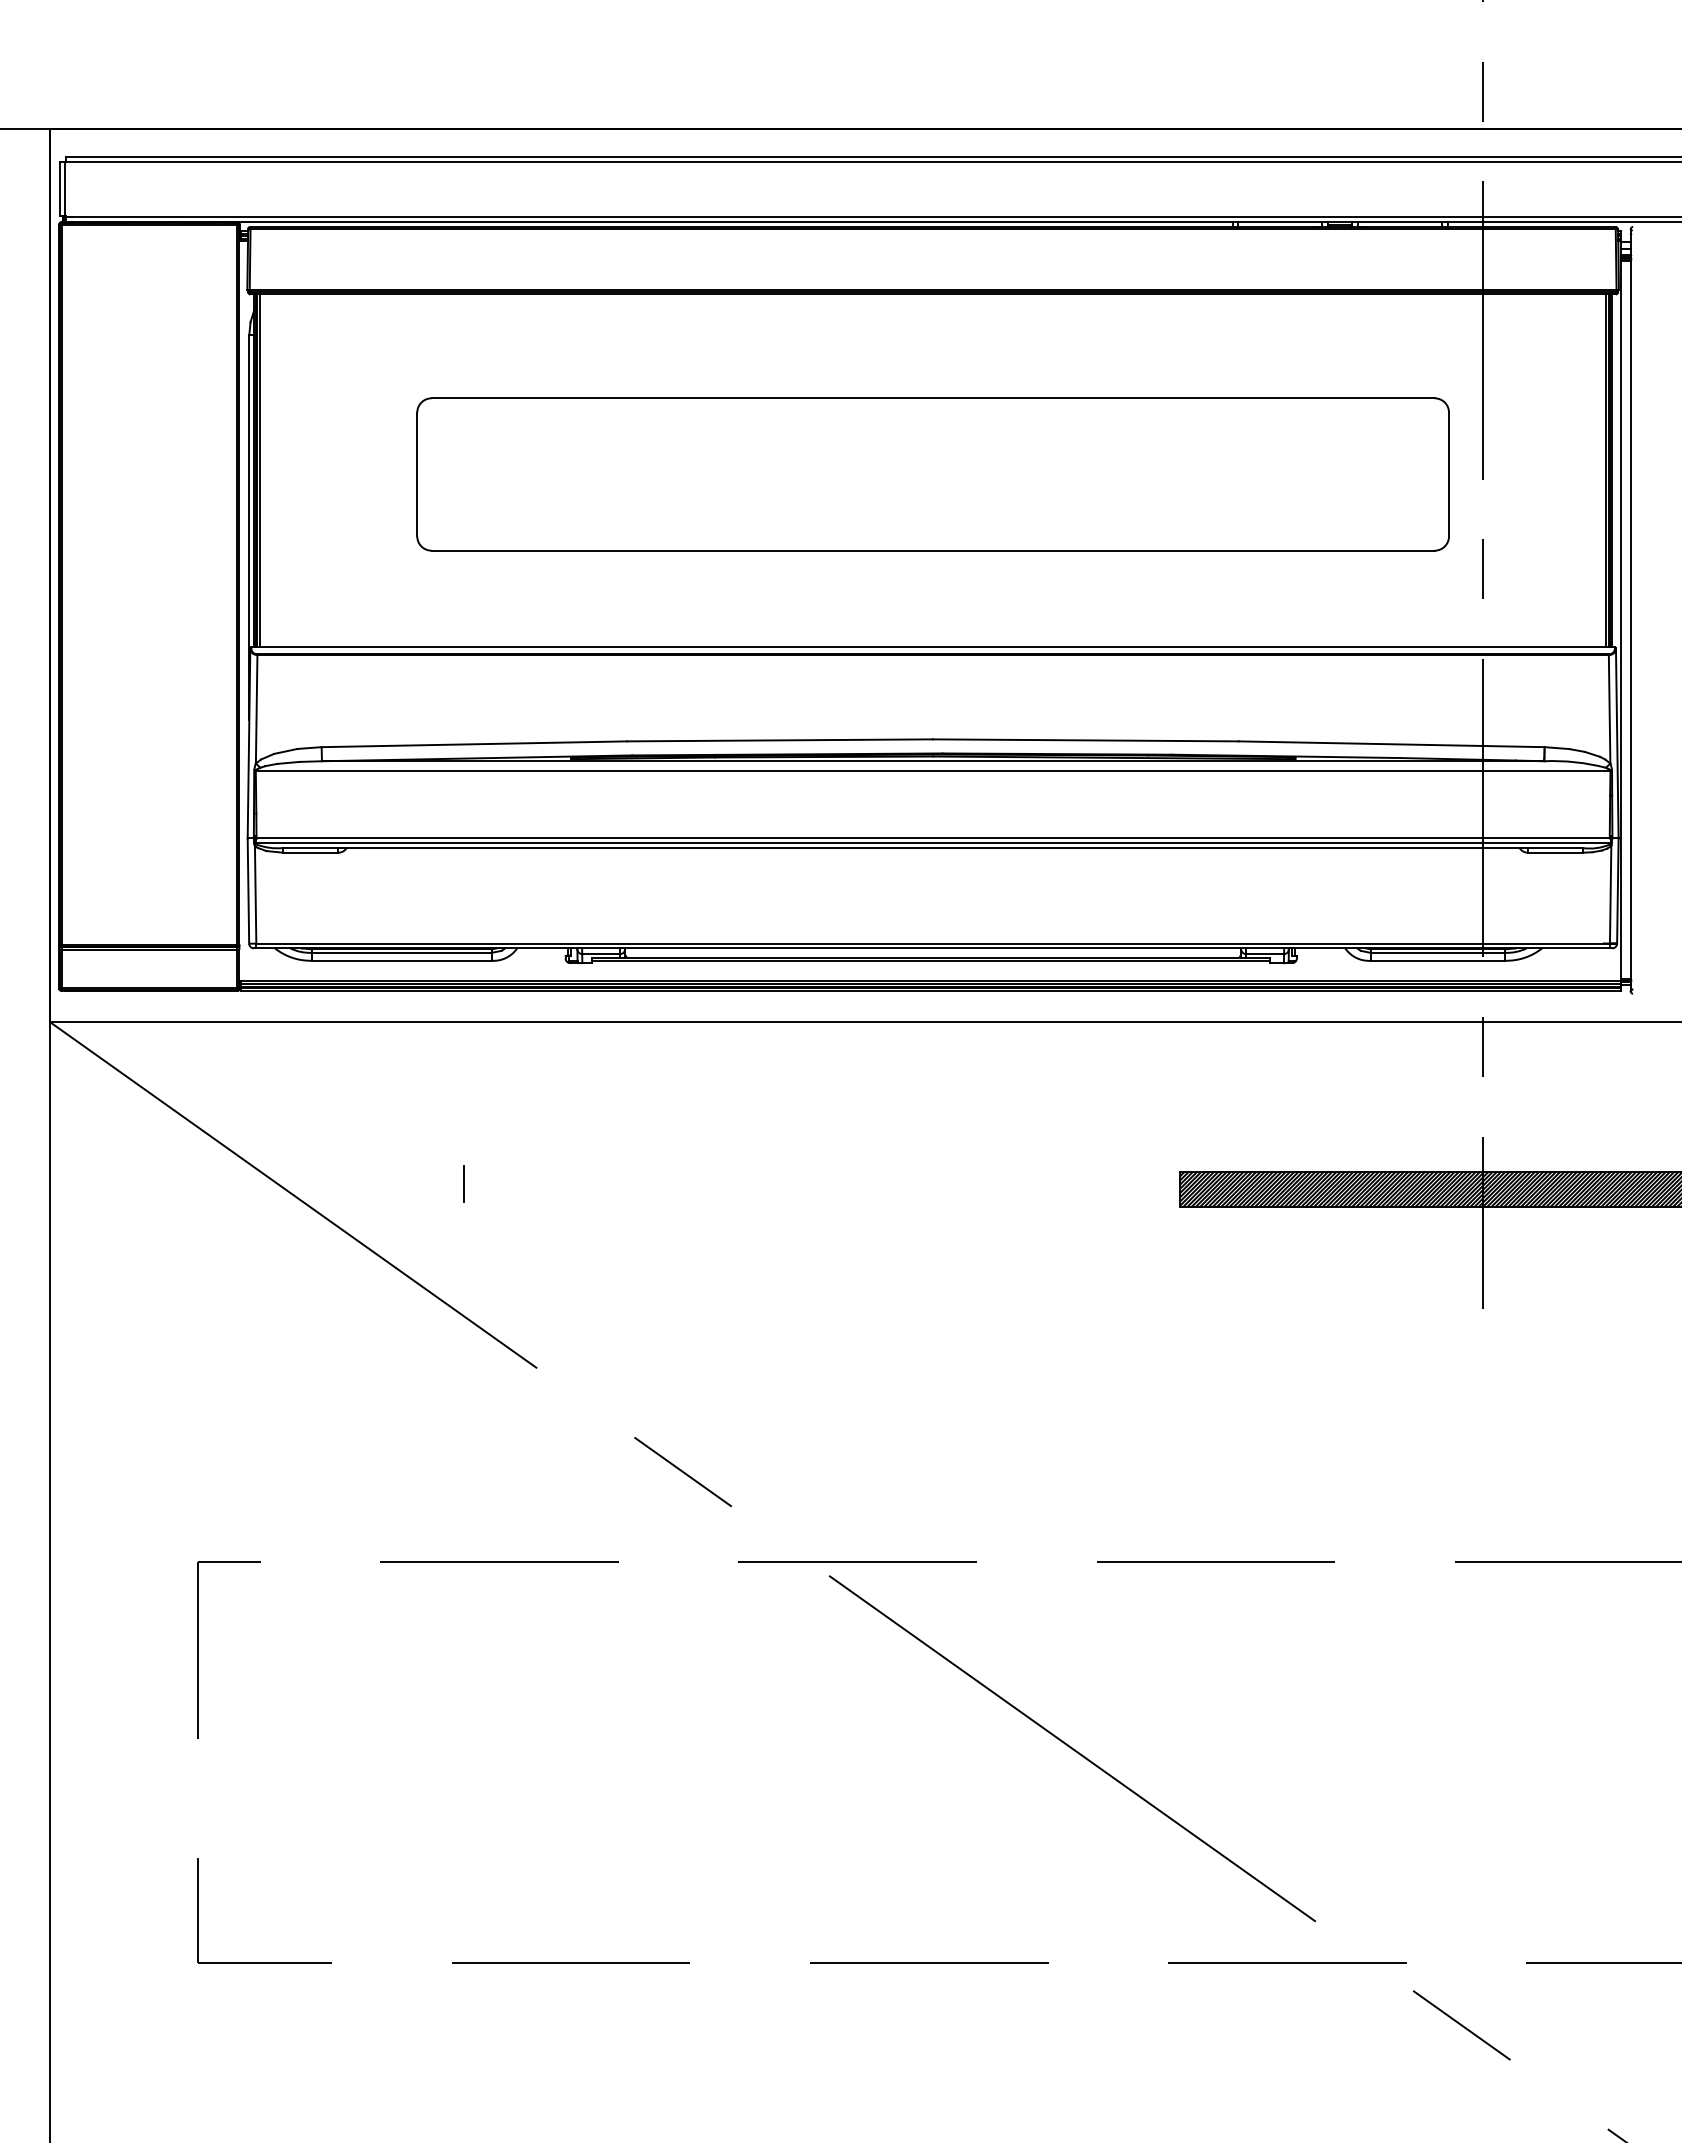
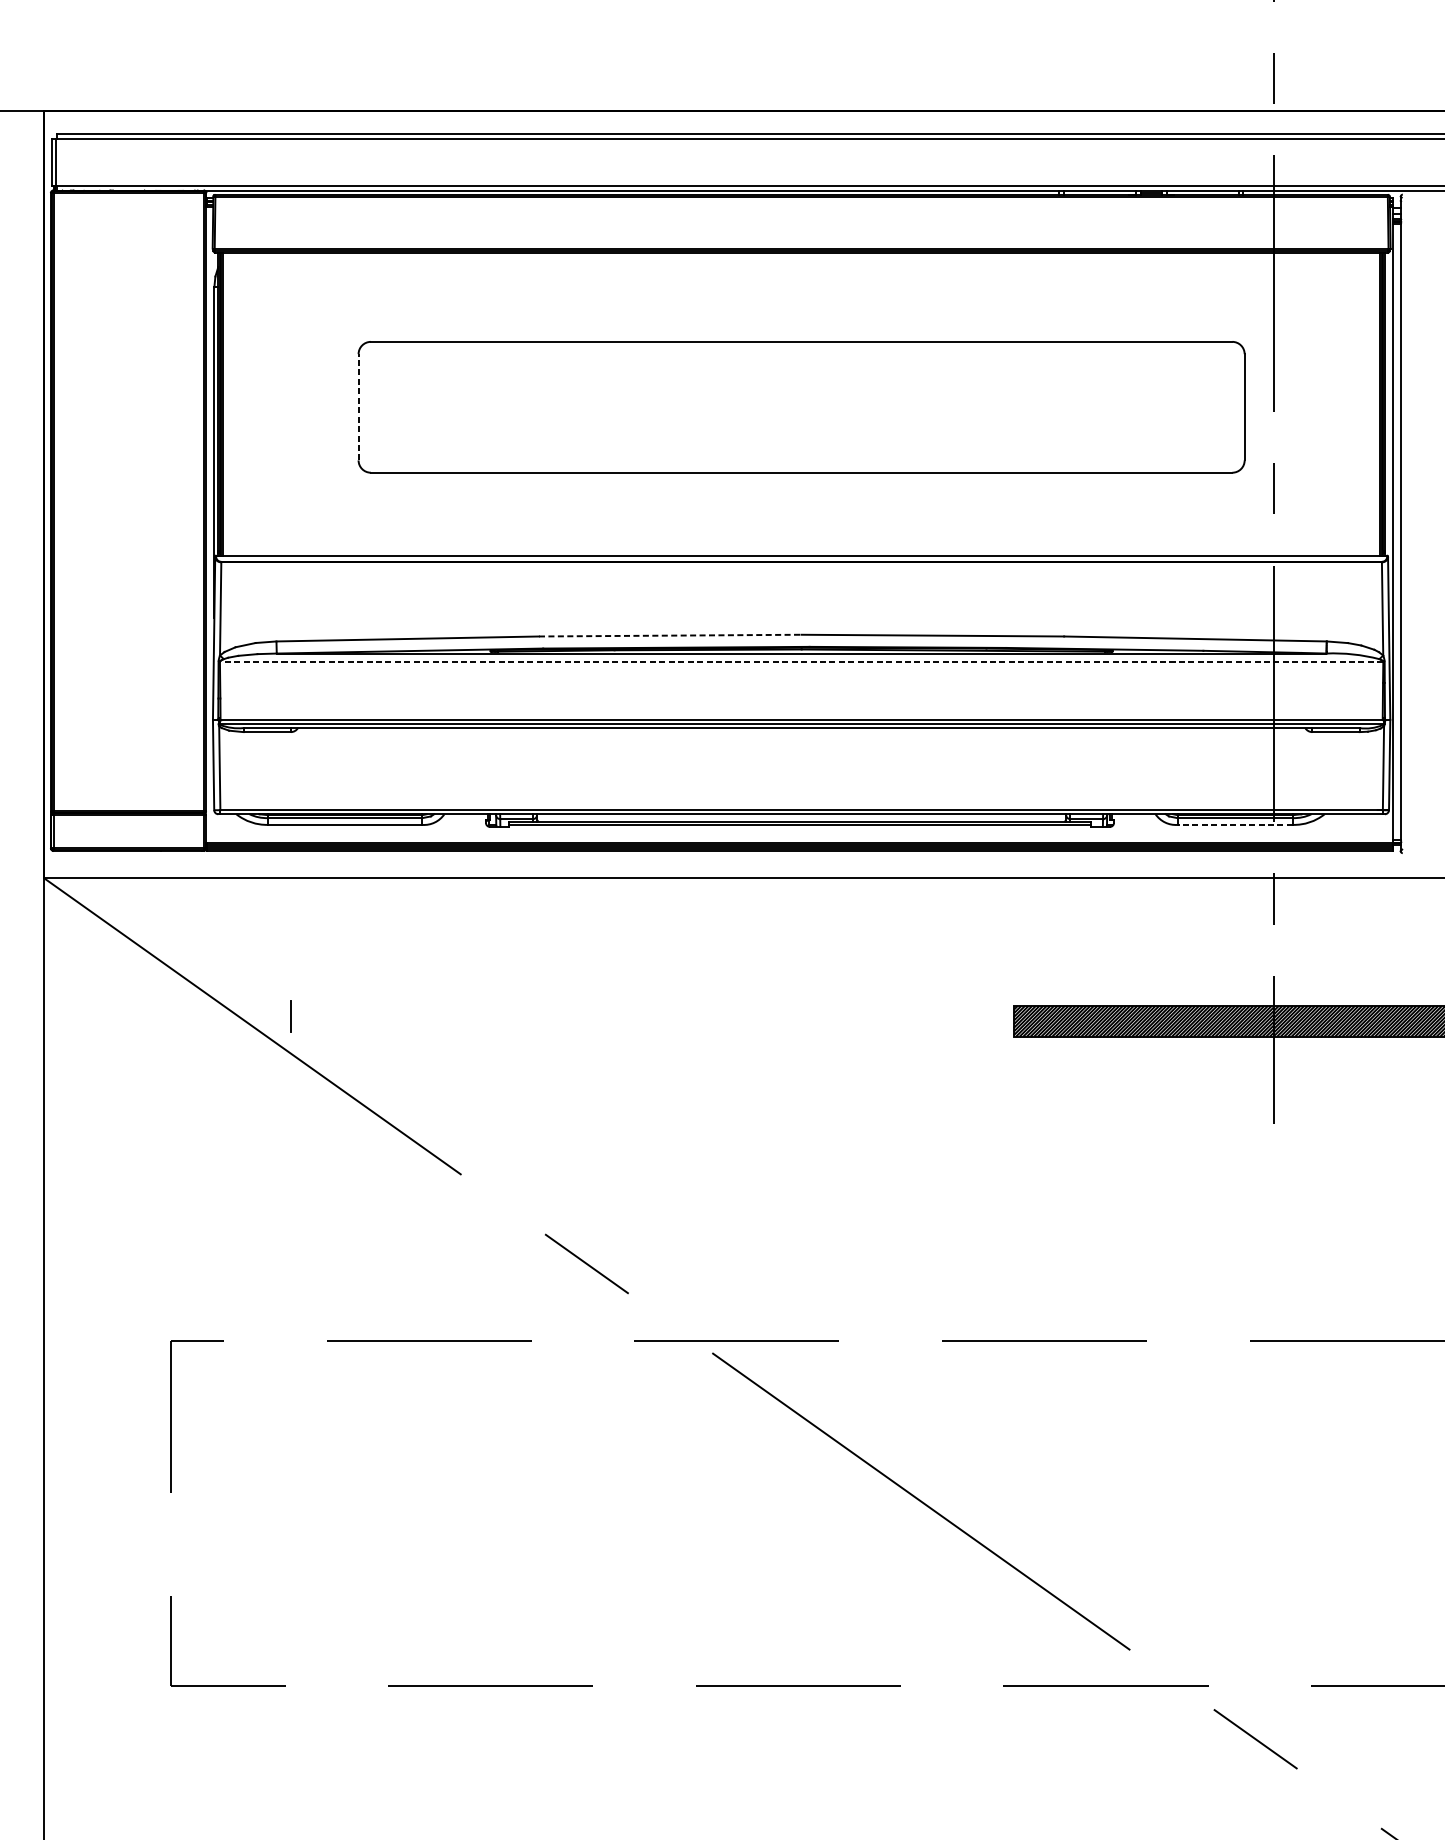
line: (417, 474) -> (358, 407), solid -> dashed
line: (780, 740) -> (670, 635), solid -> dashed
line: (932, 770) -> (801, 661), solid -> dashed
line: (1437, 960) -> (1234, 824), solid -> dashed
line: (463, 1183) -> (290, 1016), moved

